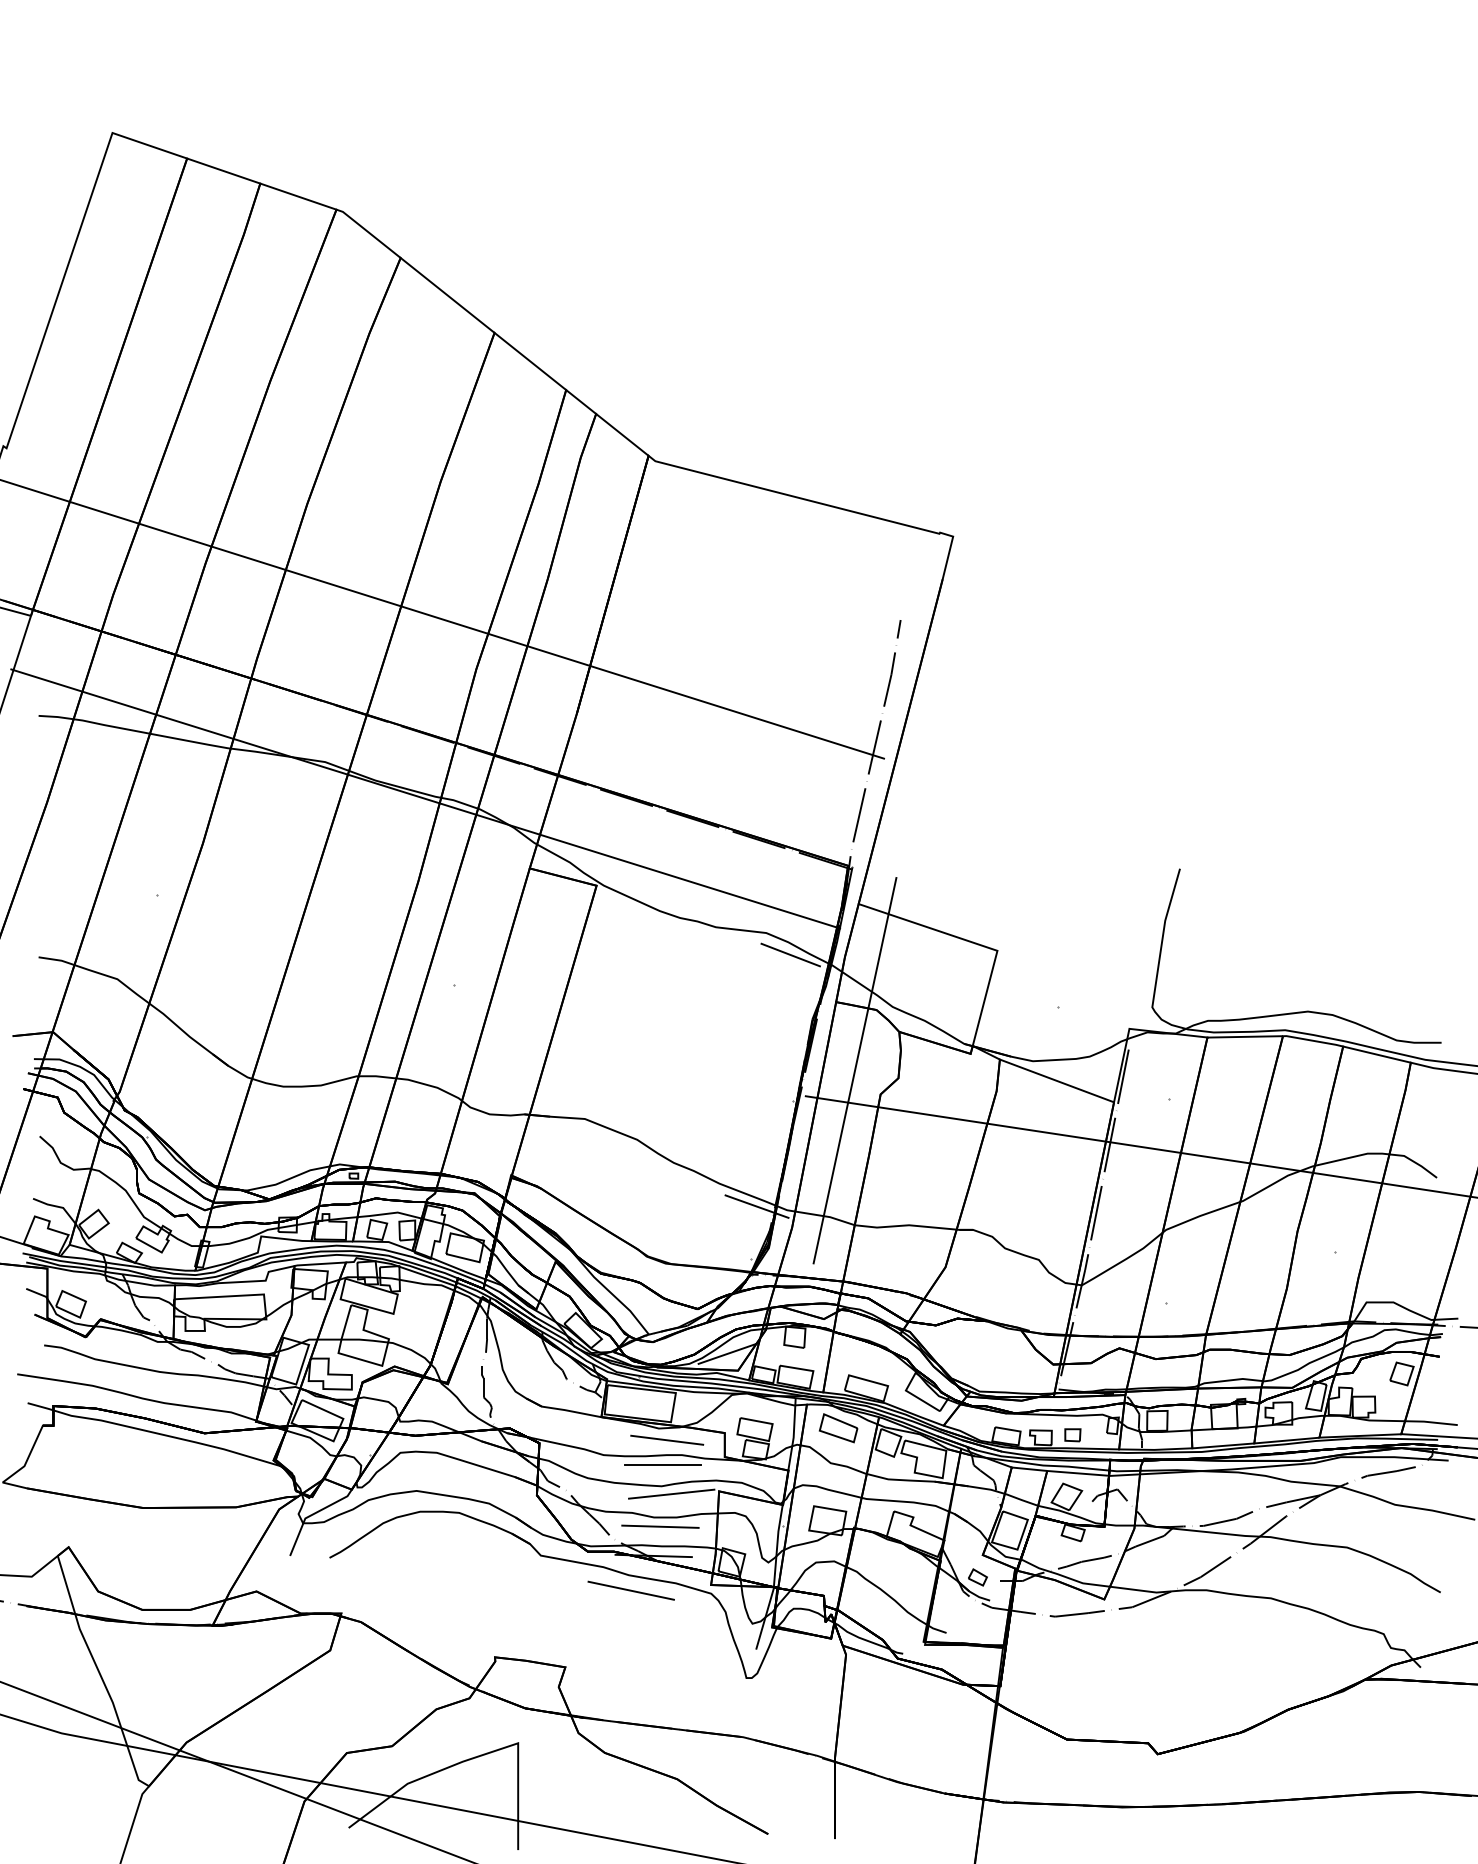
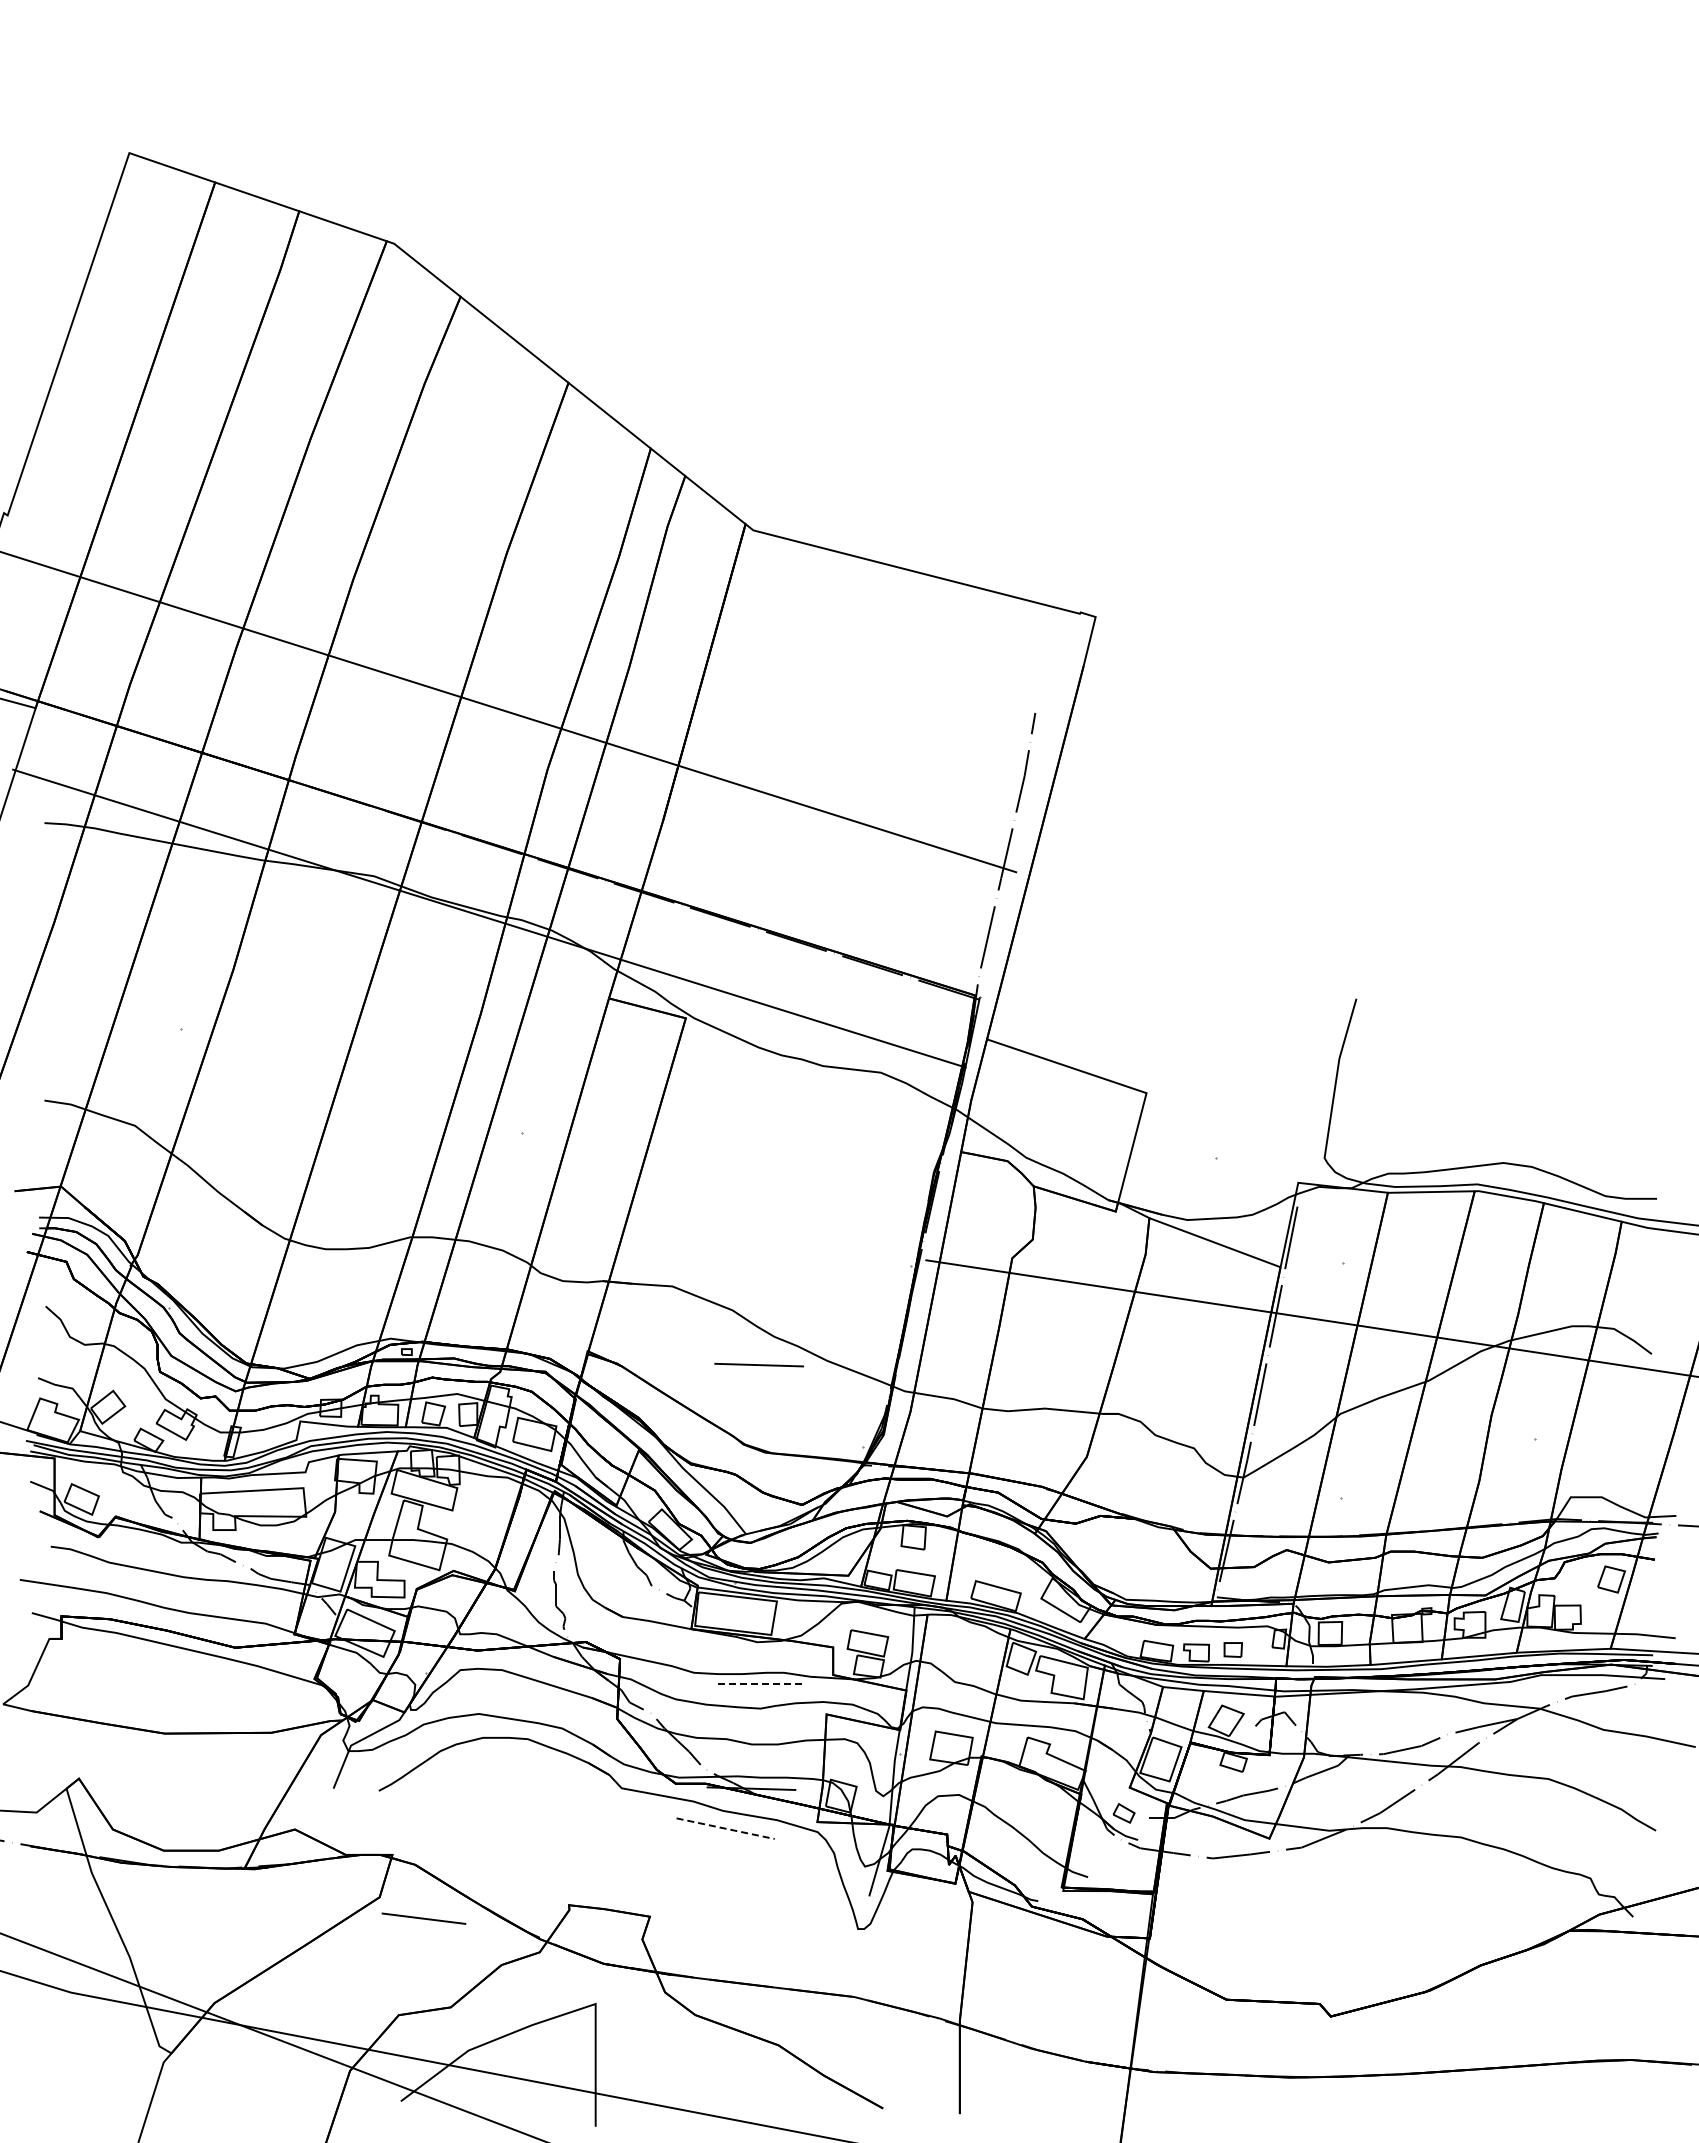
line: (790, 954) -> (908, 1097), removed
line: (854, 1070) -> (982, 1230), removed
line: (757, 1206) -> (870, 1387), removed
line: (727, 1353) -> (836, 1555), removed
part: (838, 1427) -> (963, 1641), removed
line: (666, 1440) -> (423, 1918), moved
line: (662, 1465) -> (761, 1684), solid -> dashed
line: (672, 1494) -> (772, 1717), removed
line: (659, 1526) -> (758, 1364), moved
line: (631, 1590) -> (726, 1828), solid -> dashed

